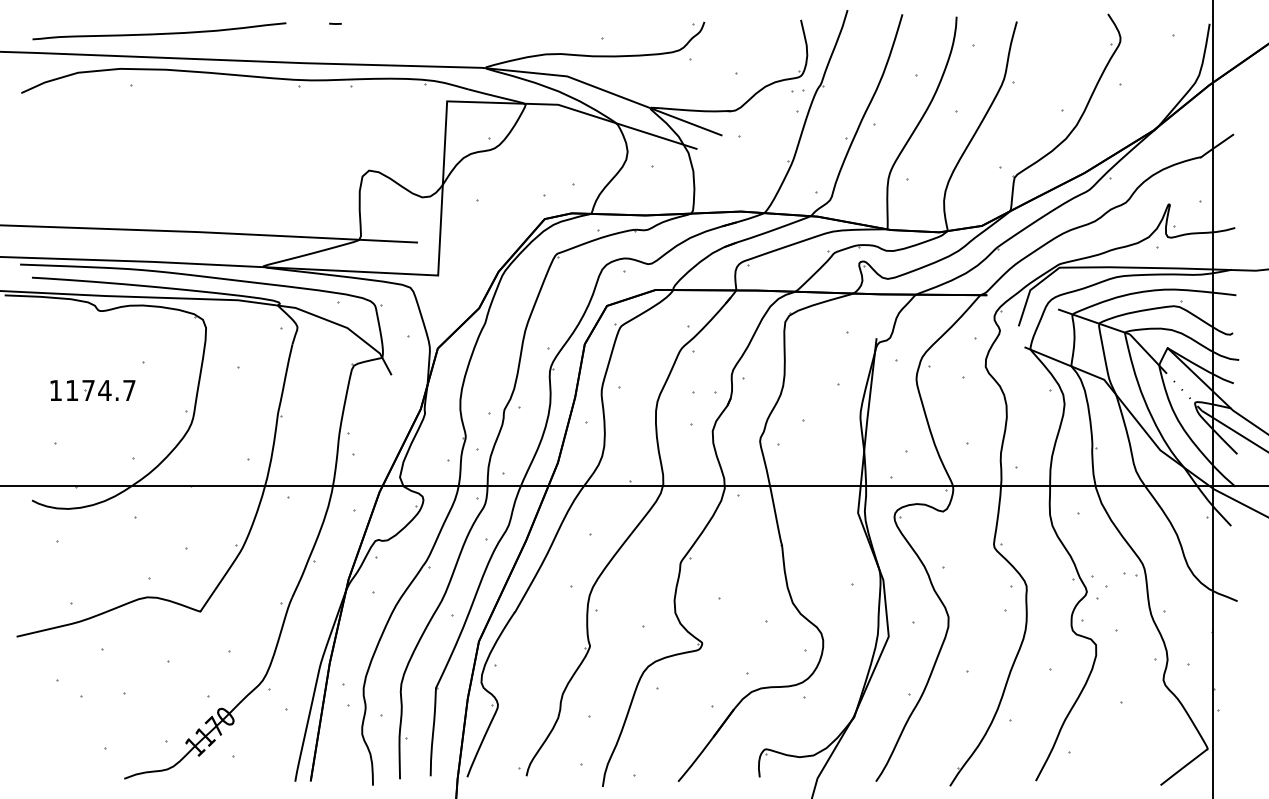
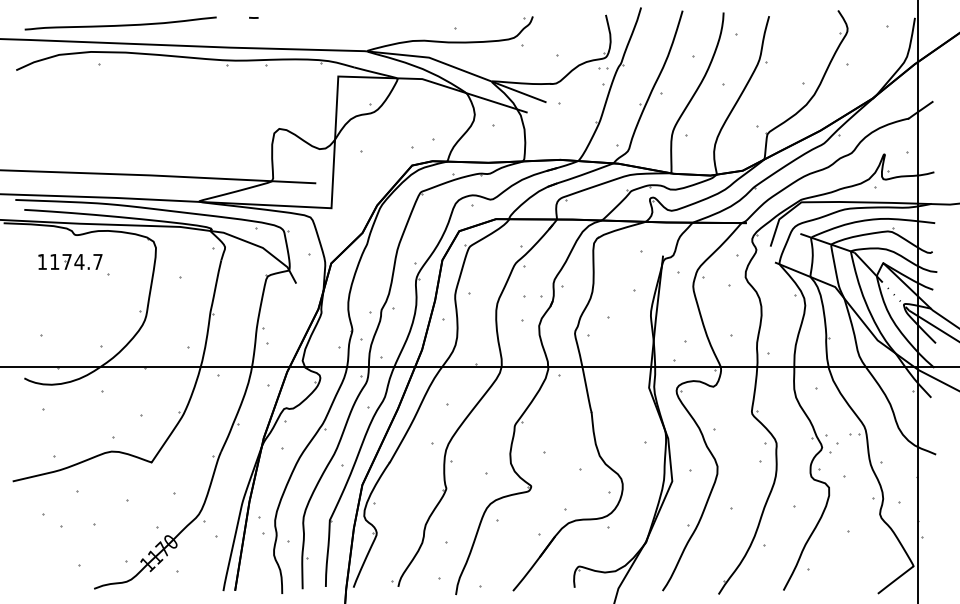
part: (92, 390) -> (70, 261), moved

